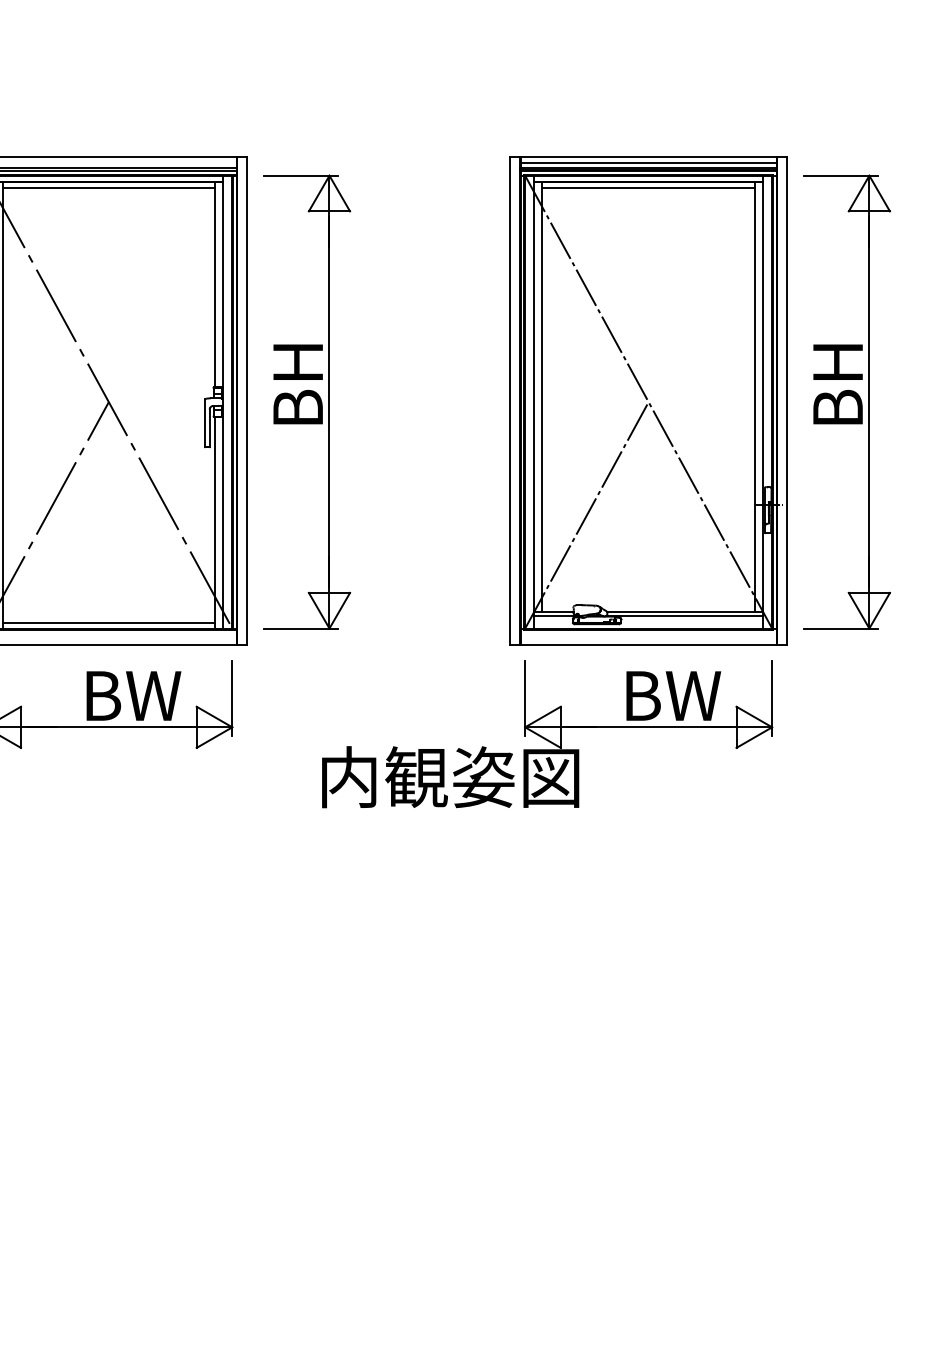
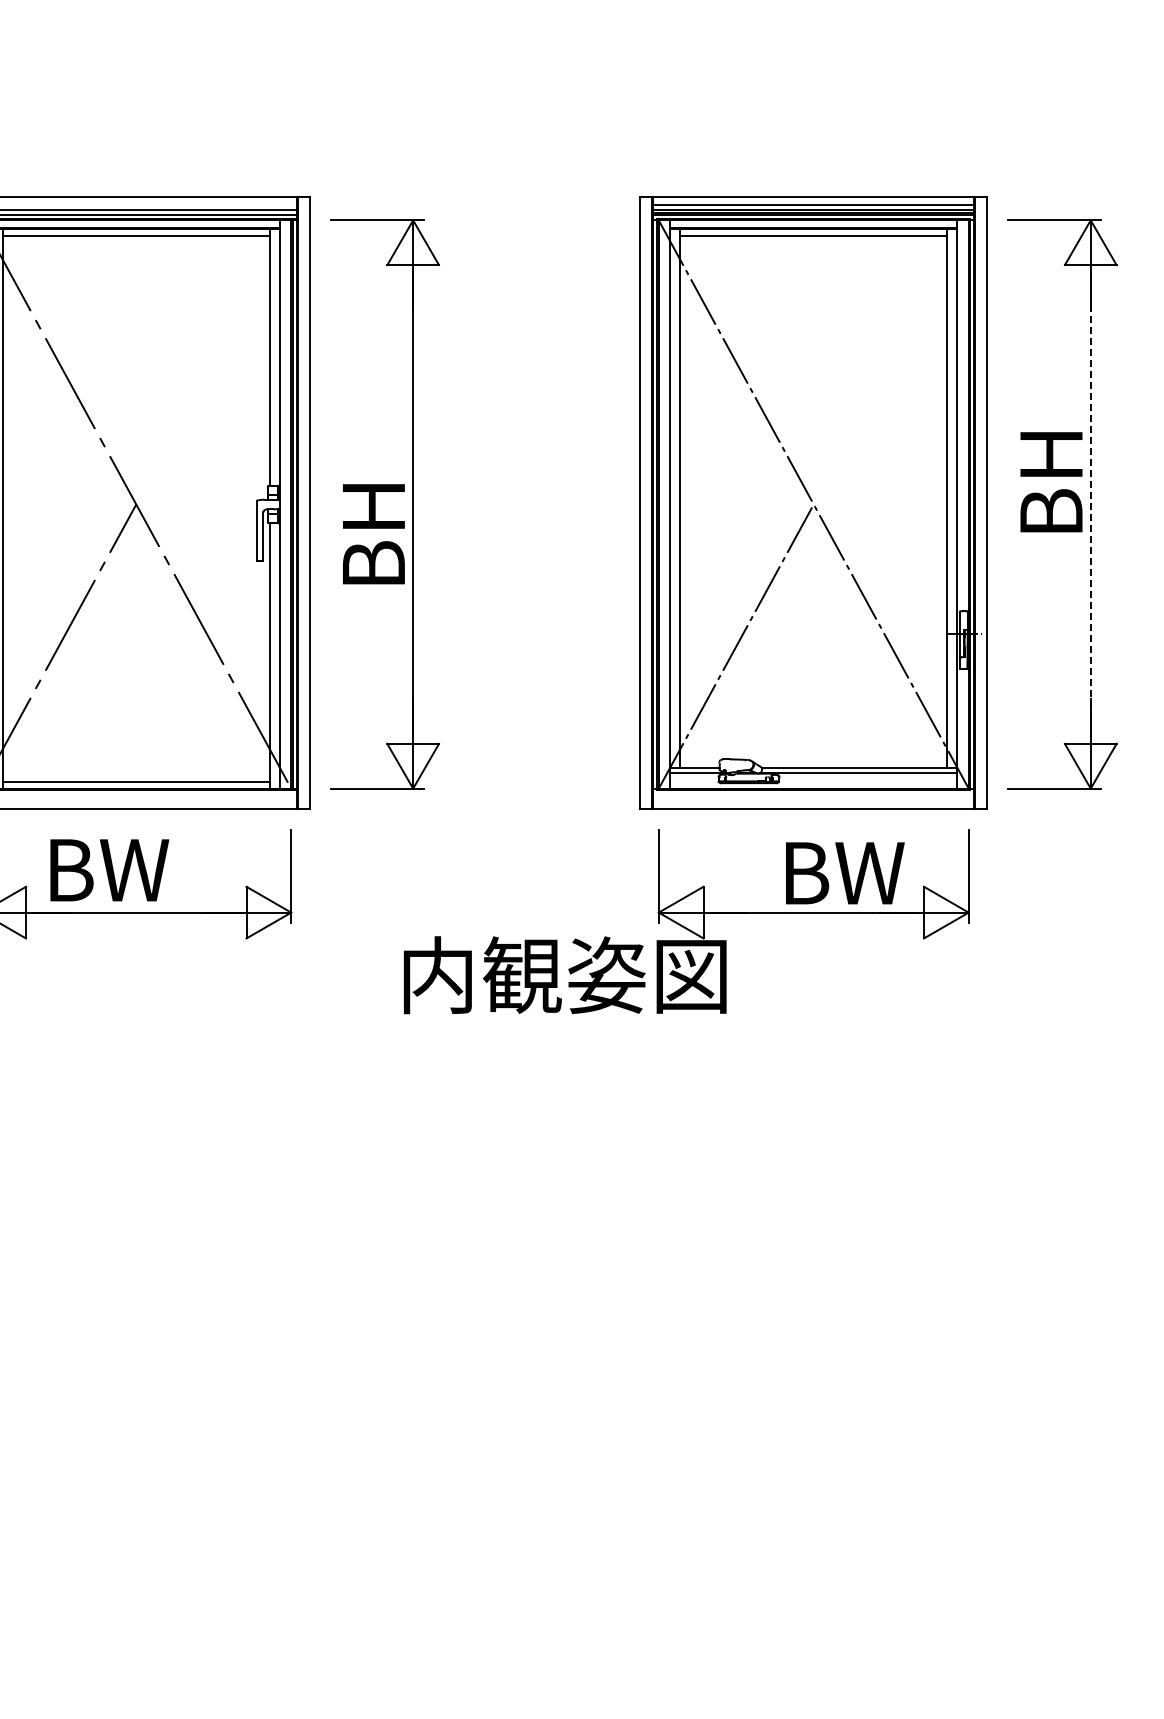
text: (297, 384) -> (373, 534), moved
line: (869, 402) -> (1090, 505), solid -> dashed
text: (133, 696) -> (109, 870), moved

